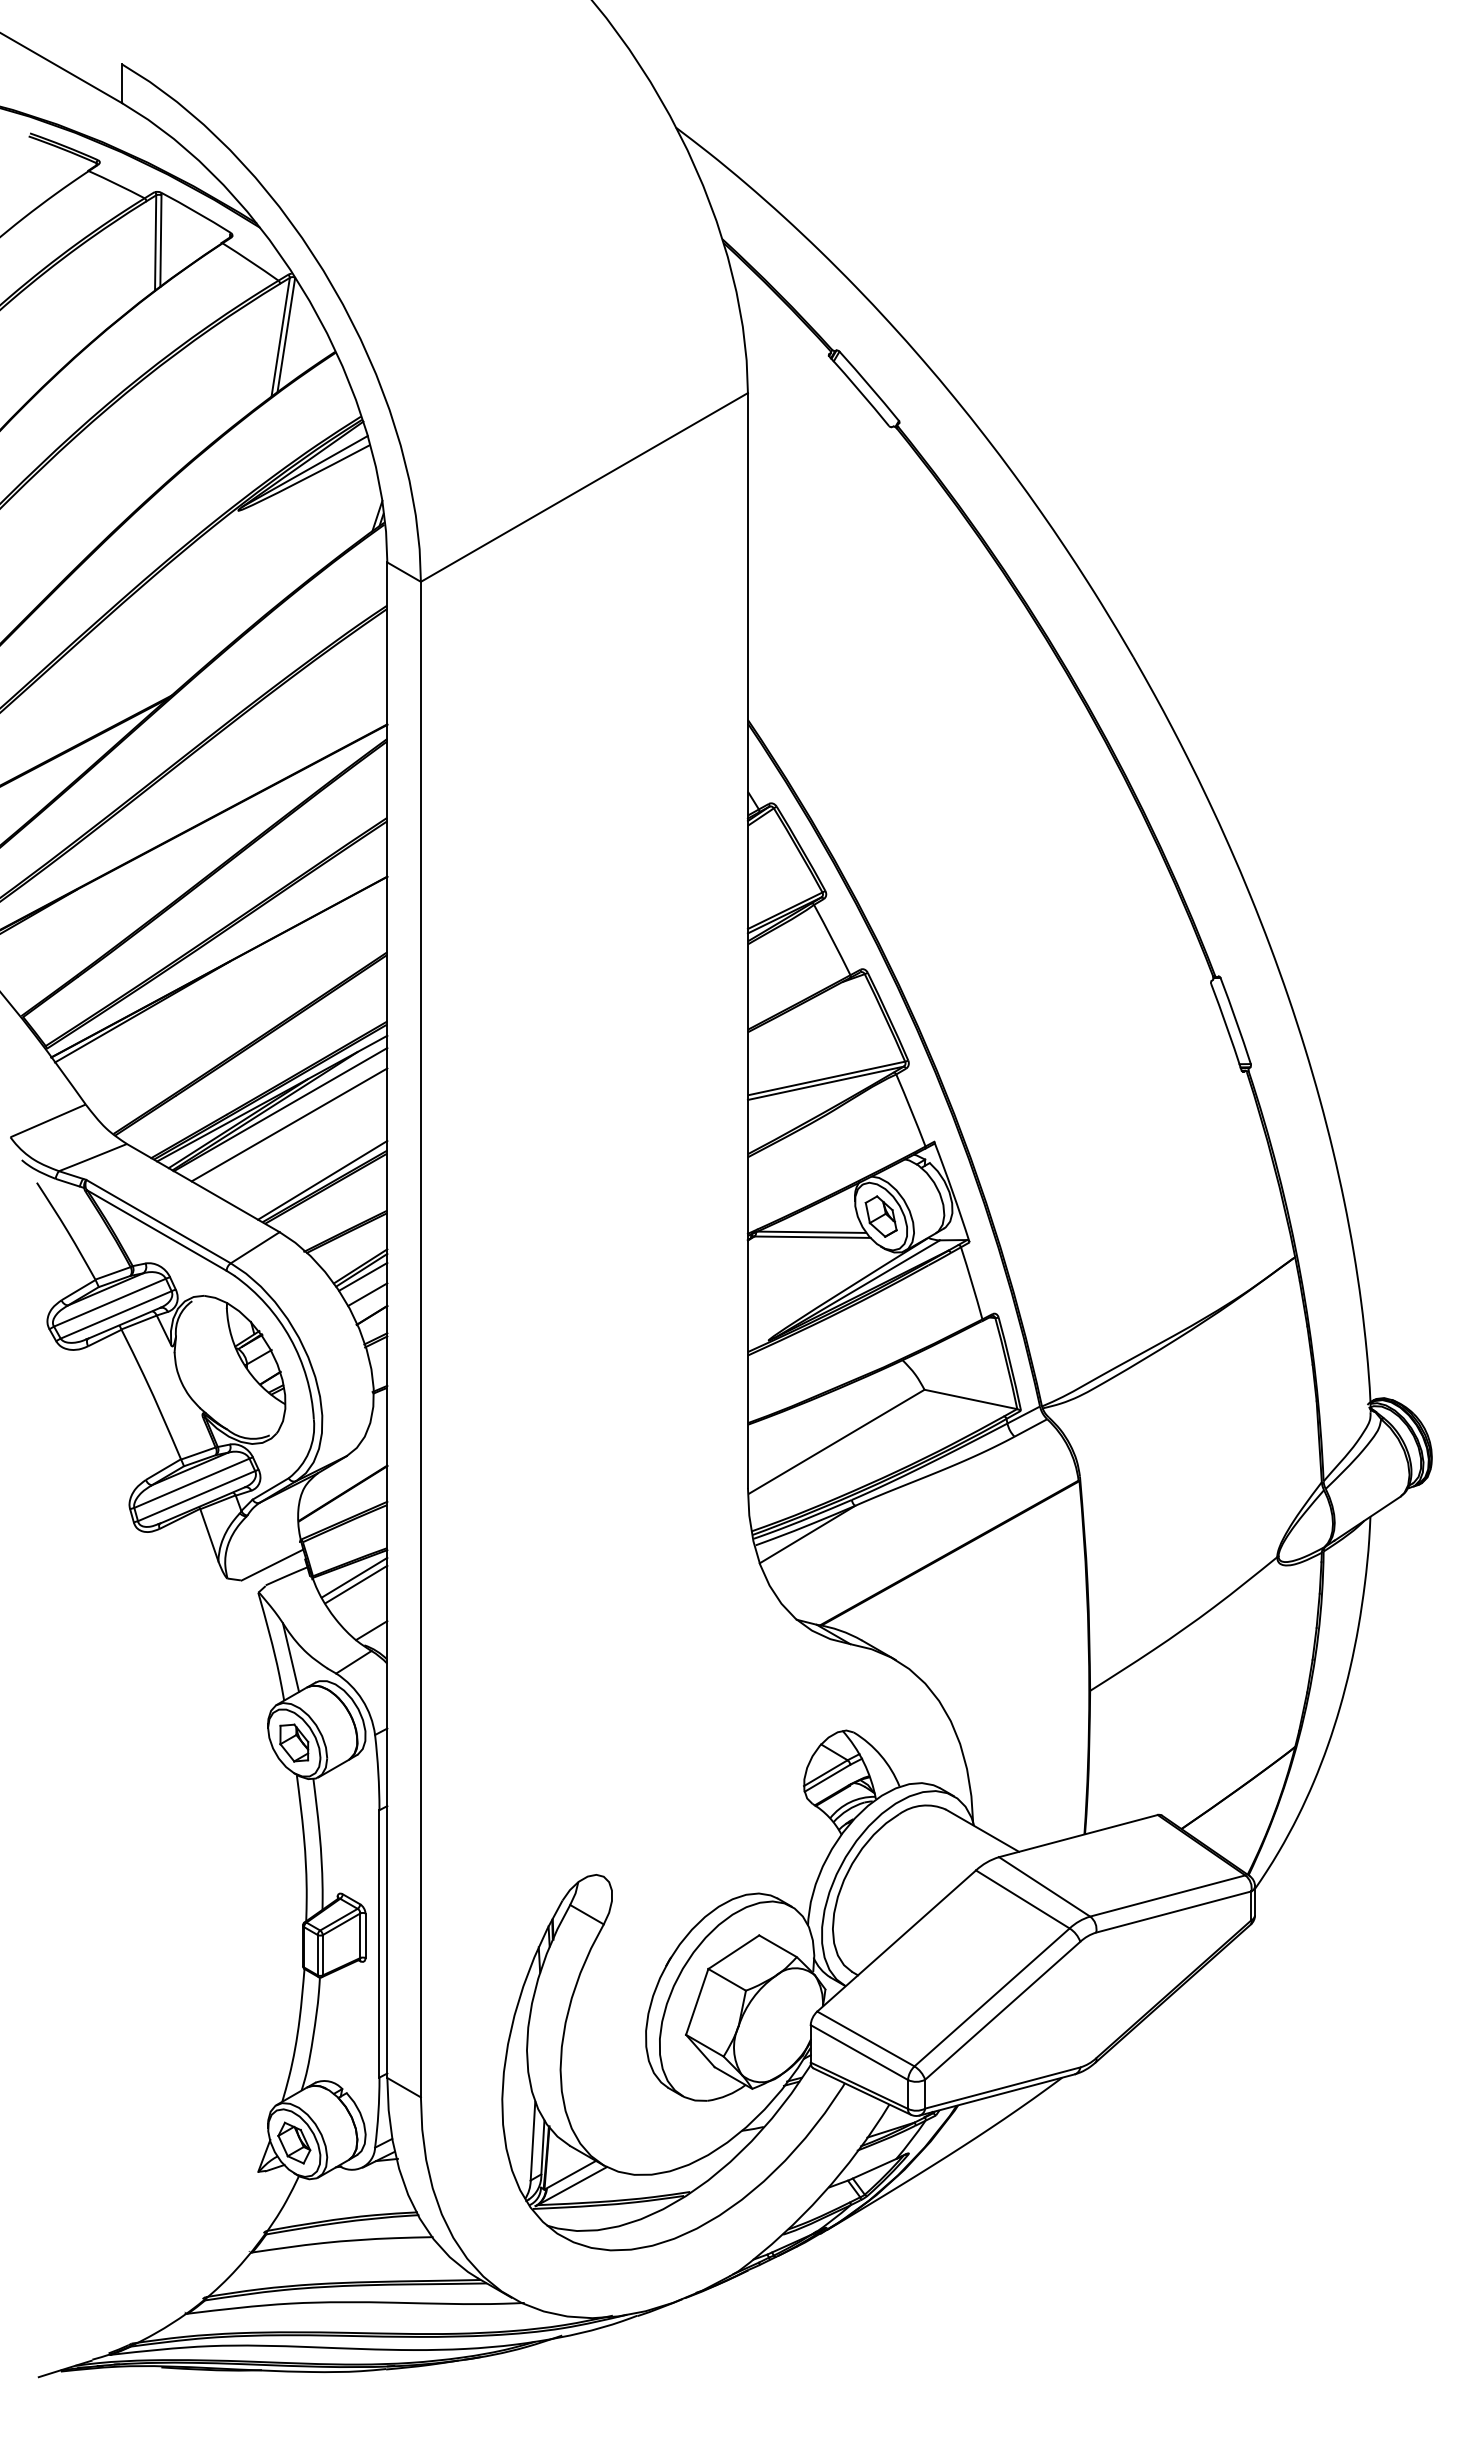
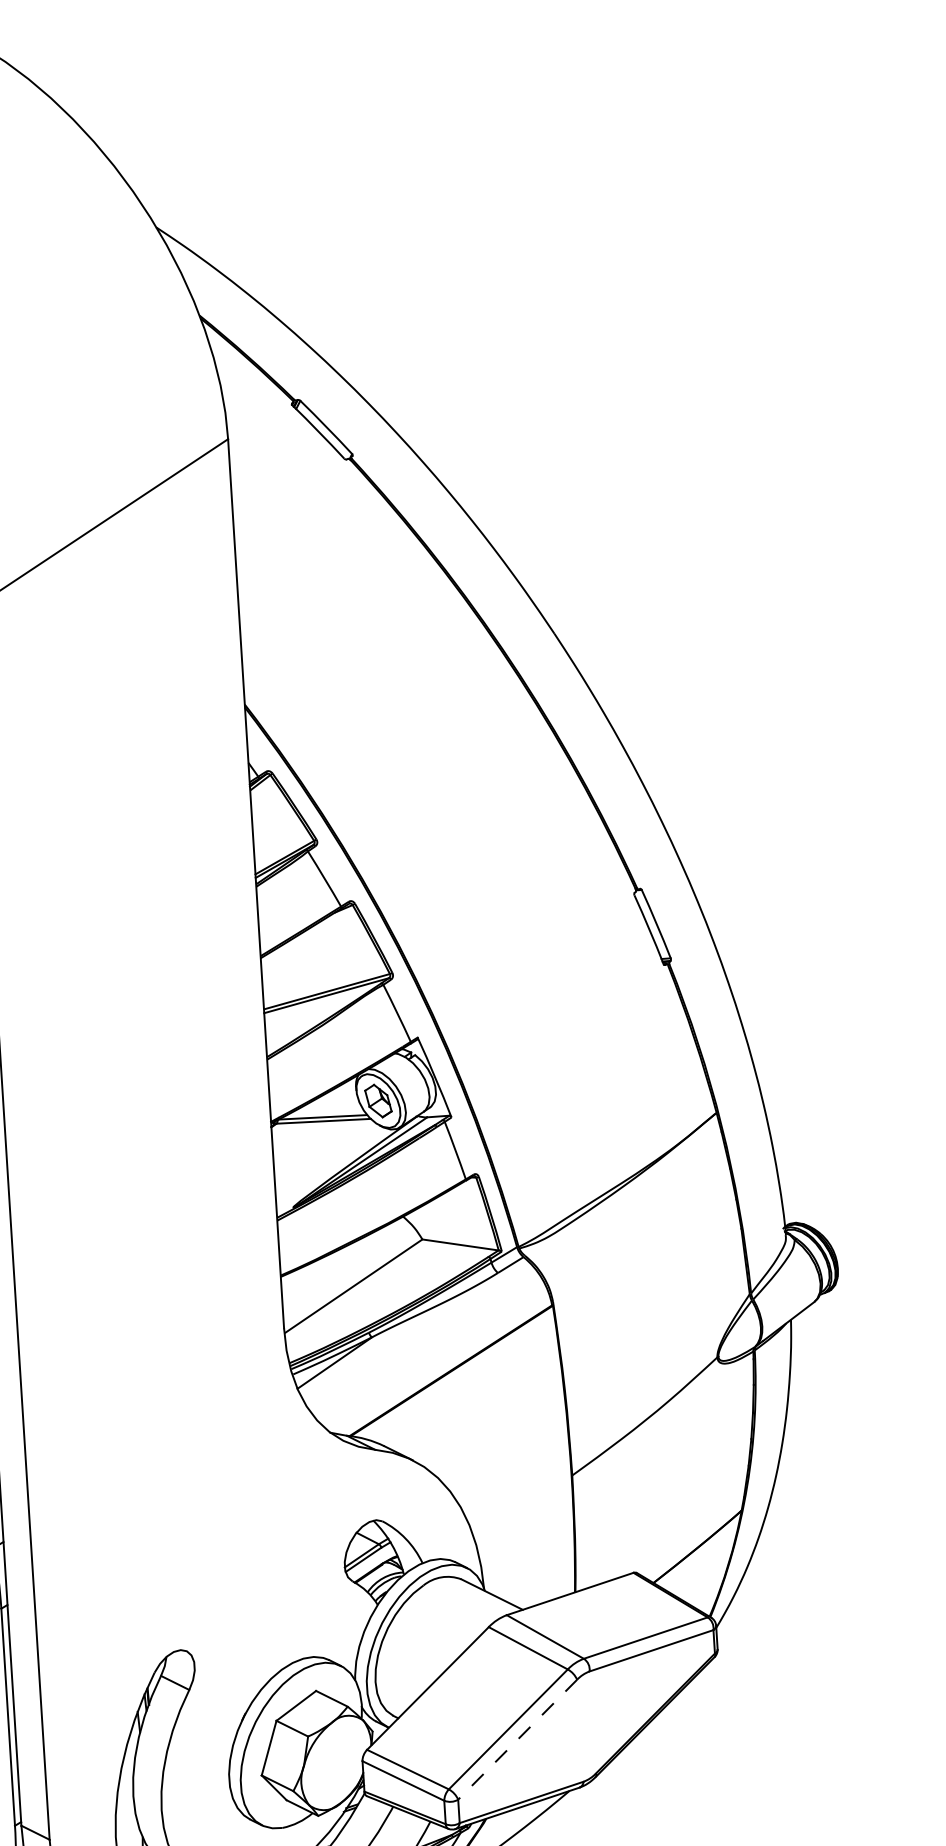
line: (1002, 2010) -> (517, 1739), solid -> dashed

